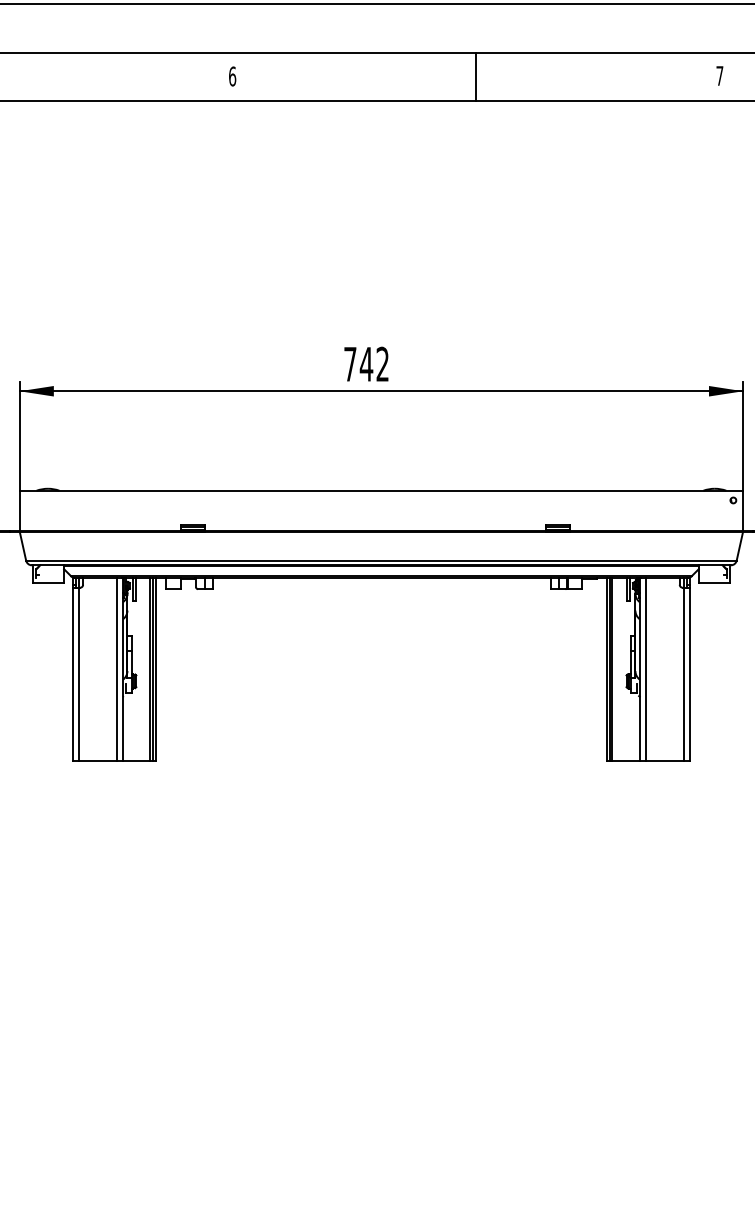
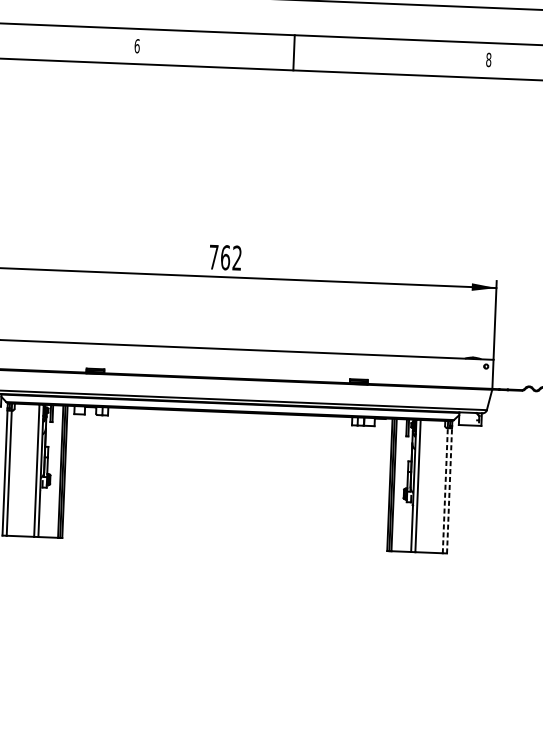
text: (719, 75) -> (488, 59), 7 -> 8
line: (475, 76) -> (293, 52), moved
text: (366, 363) -> (225, 257), 742 -> 762
line: (683, 674) -> (445, 490), solid -> dashed
line: (689, 674) -> (449, 490), solid -> dashed

